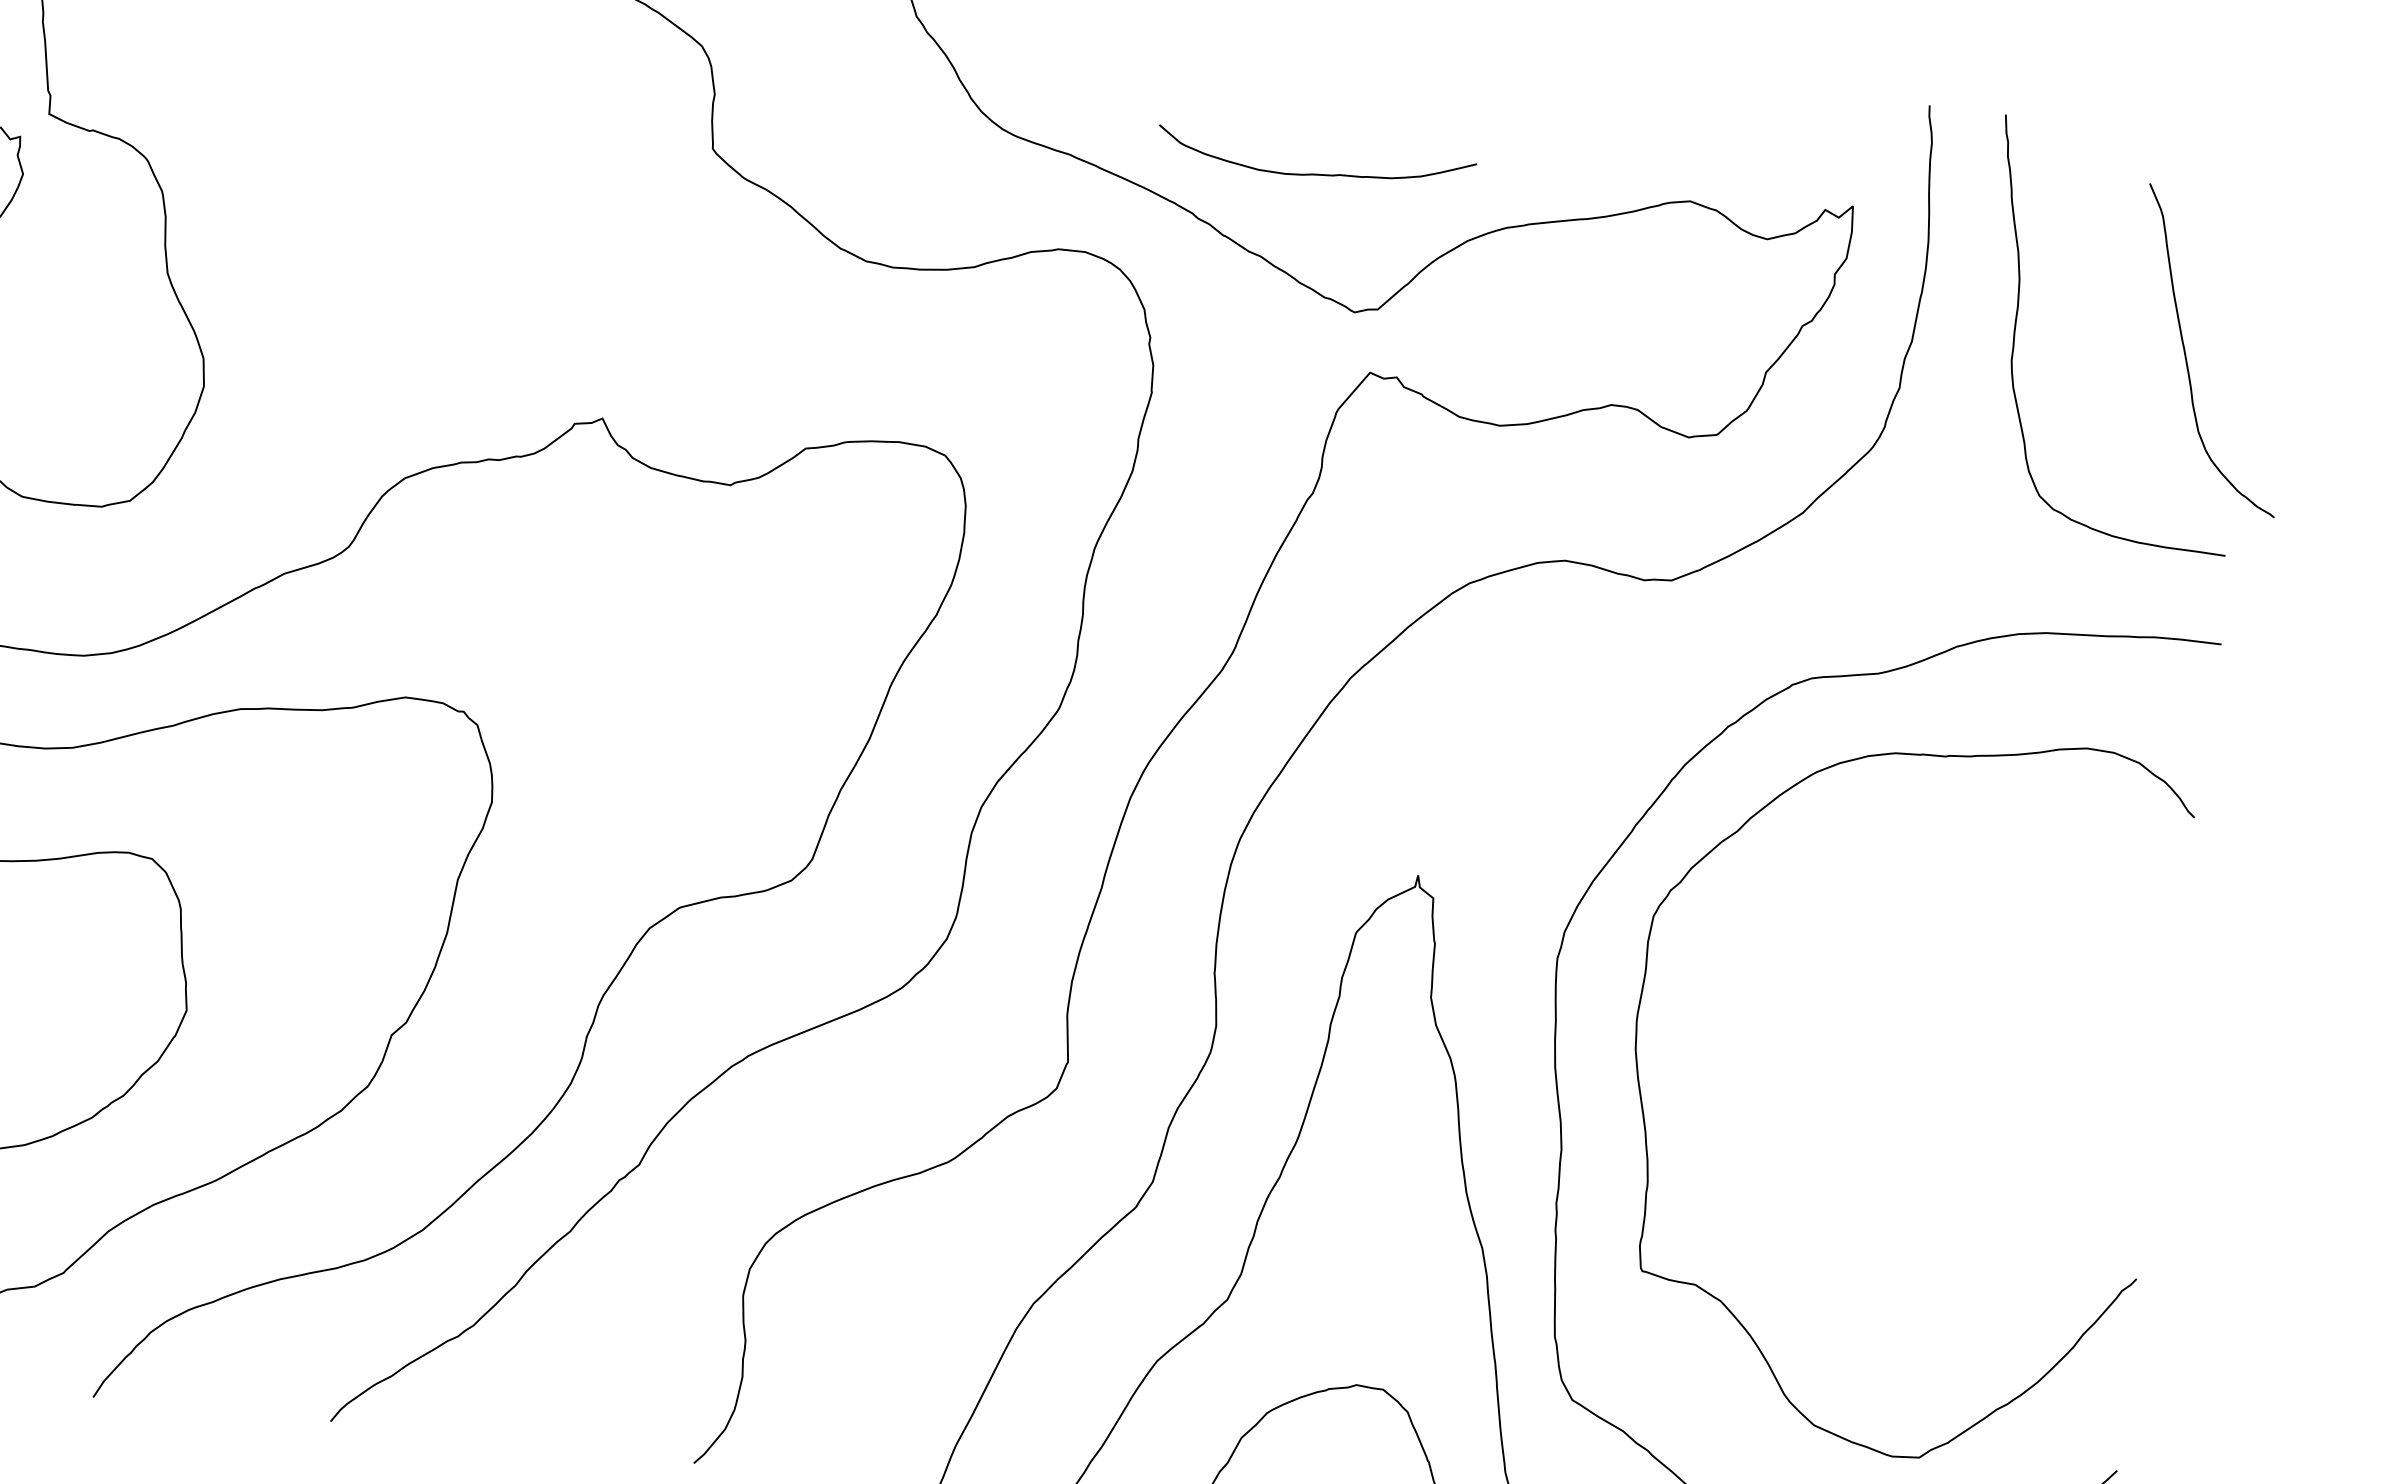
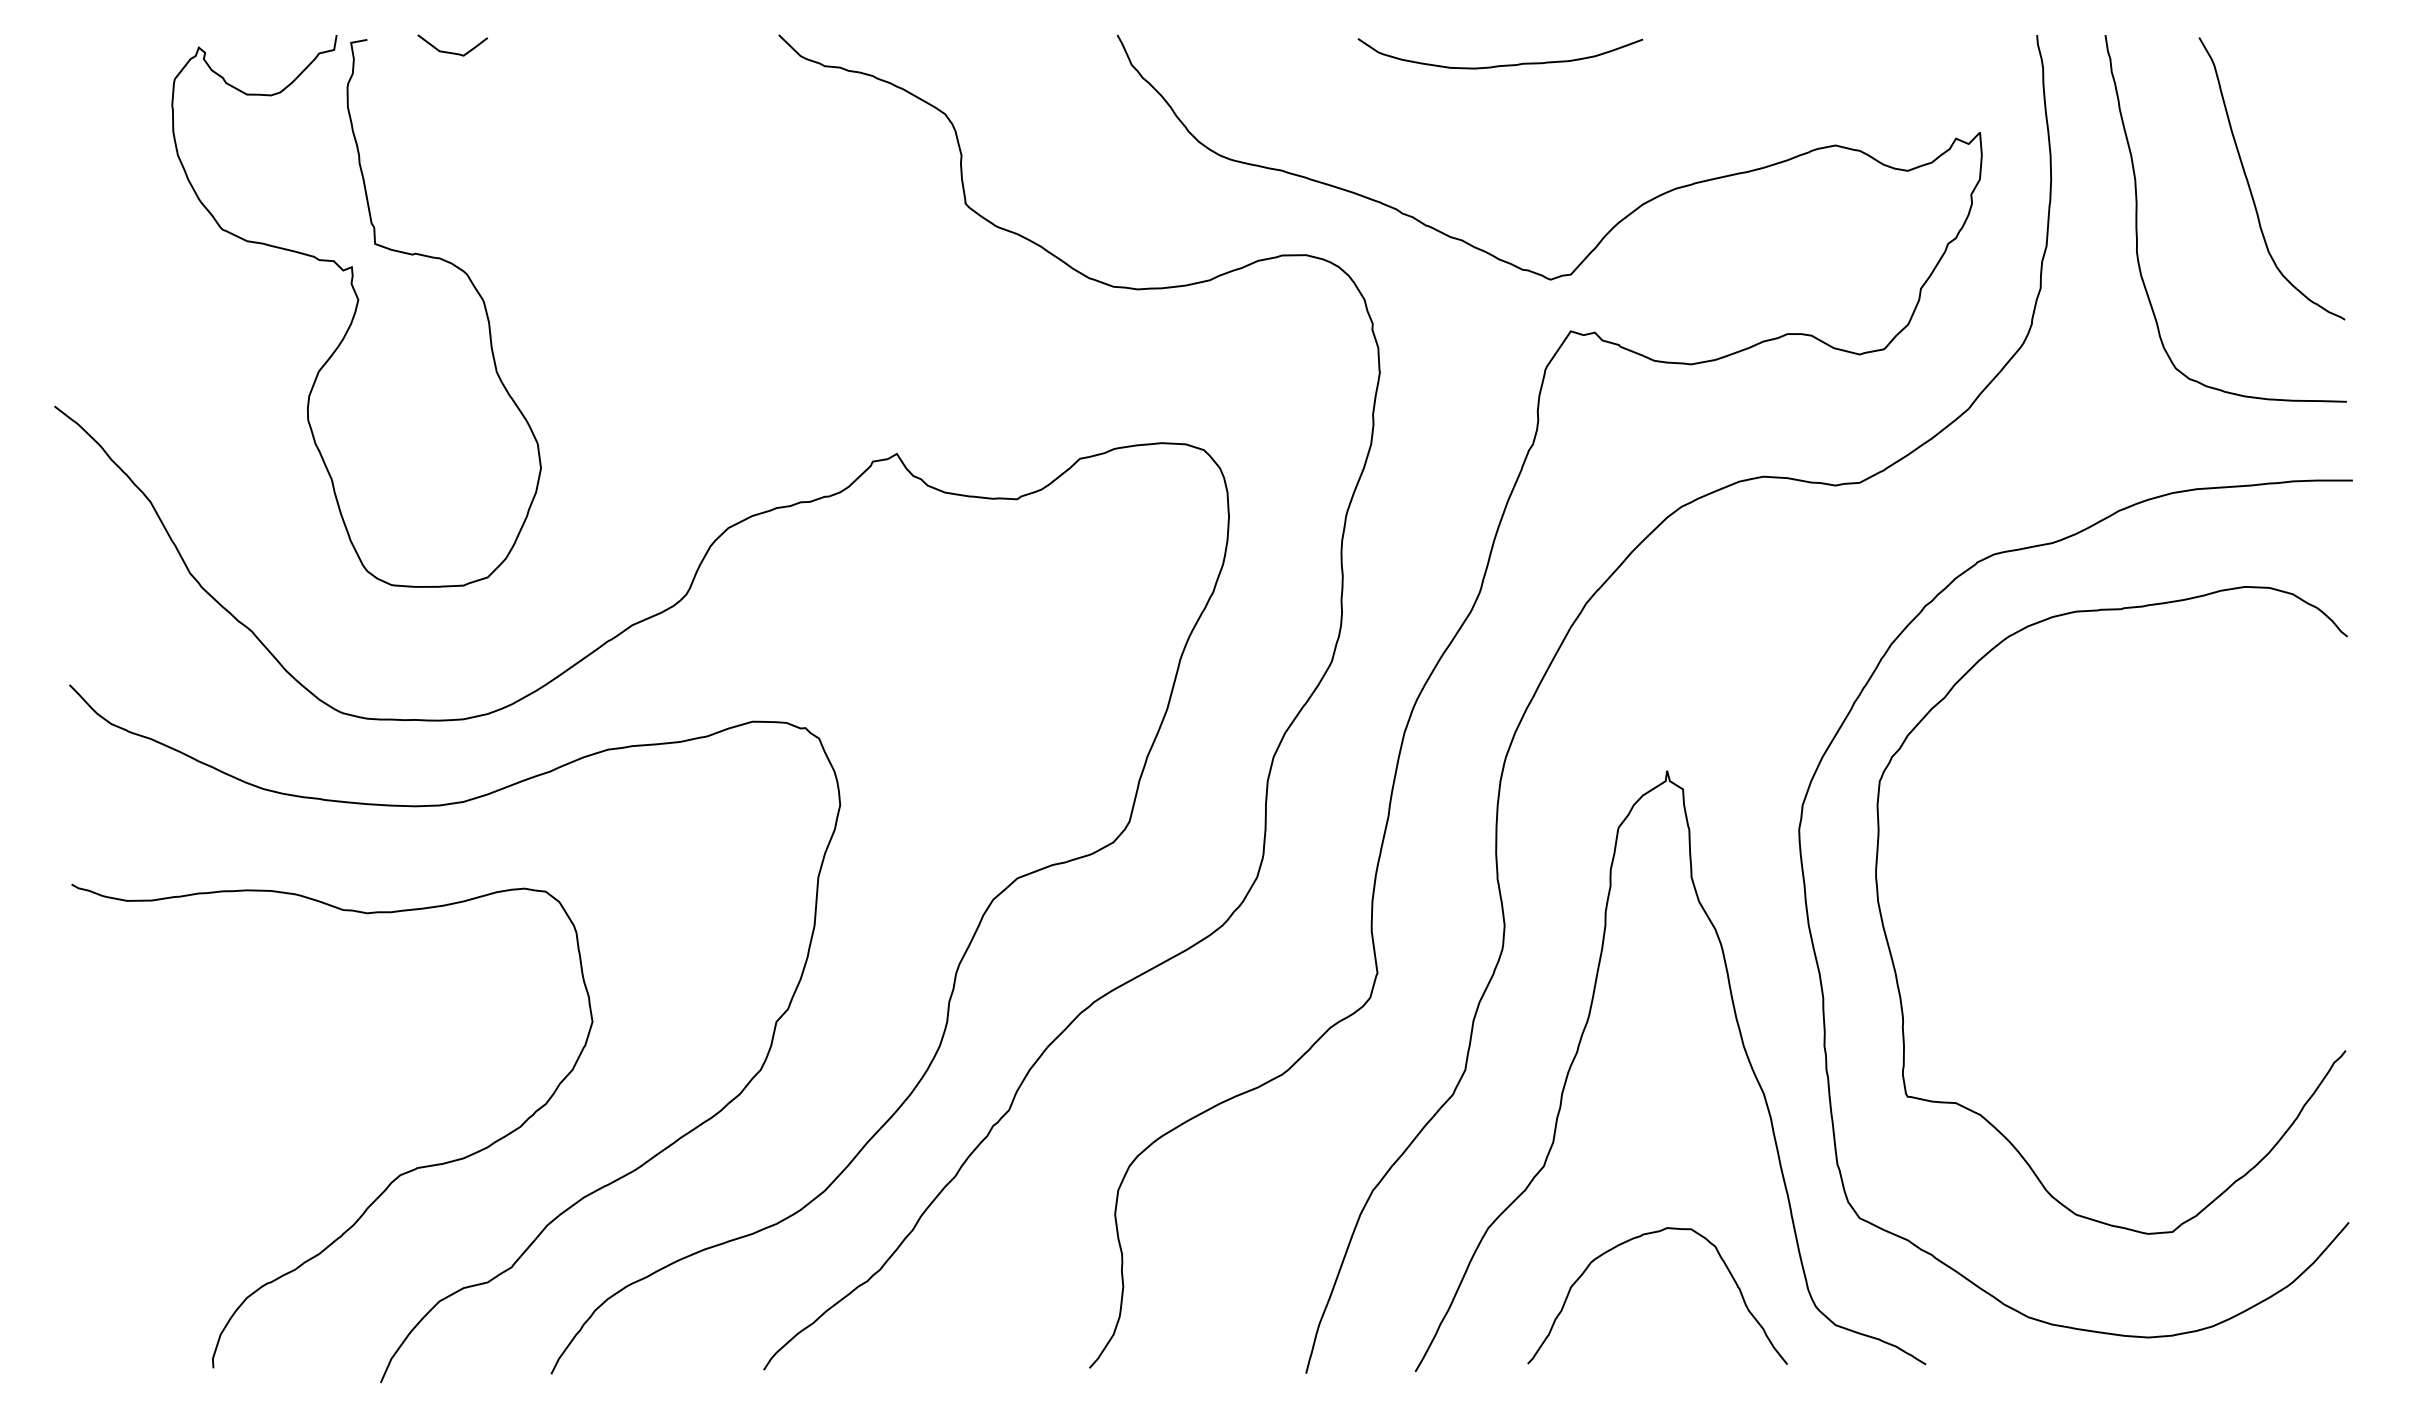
curve: (1319, 173) -> (1504, 64), moved
curve: (2187, 356) -> (2250, 186), moved

